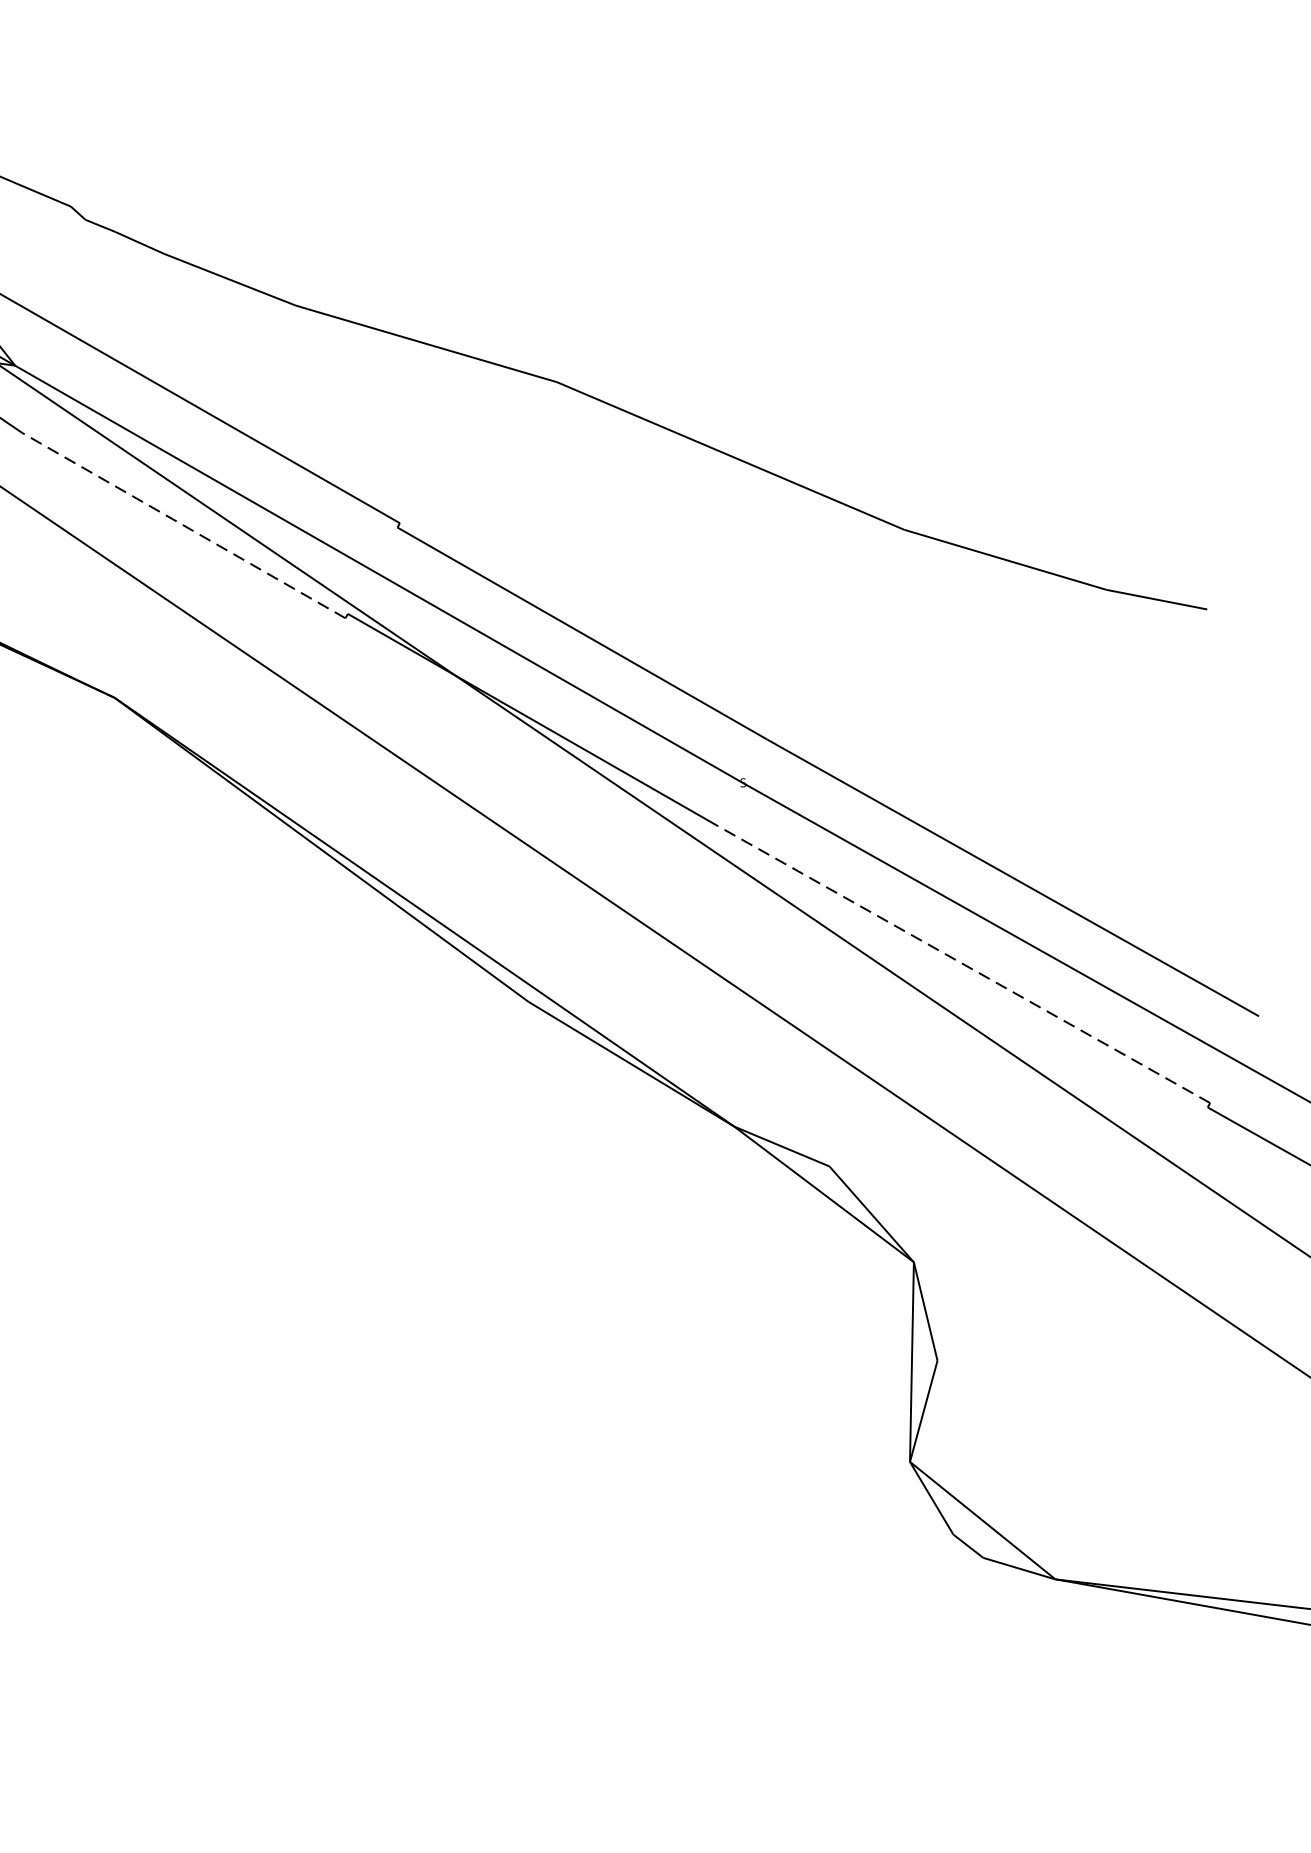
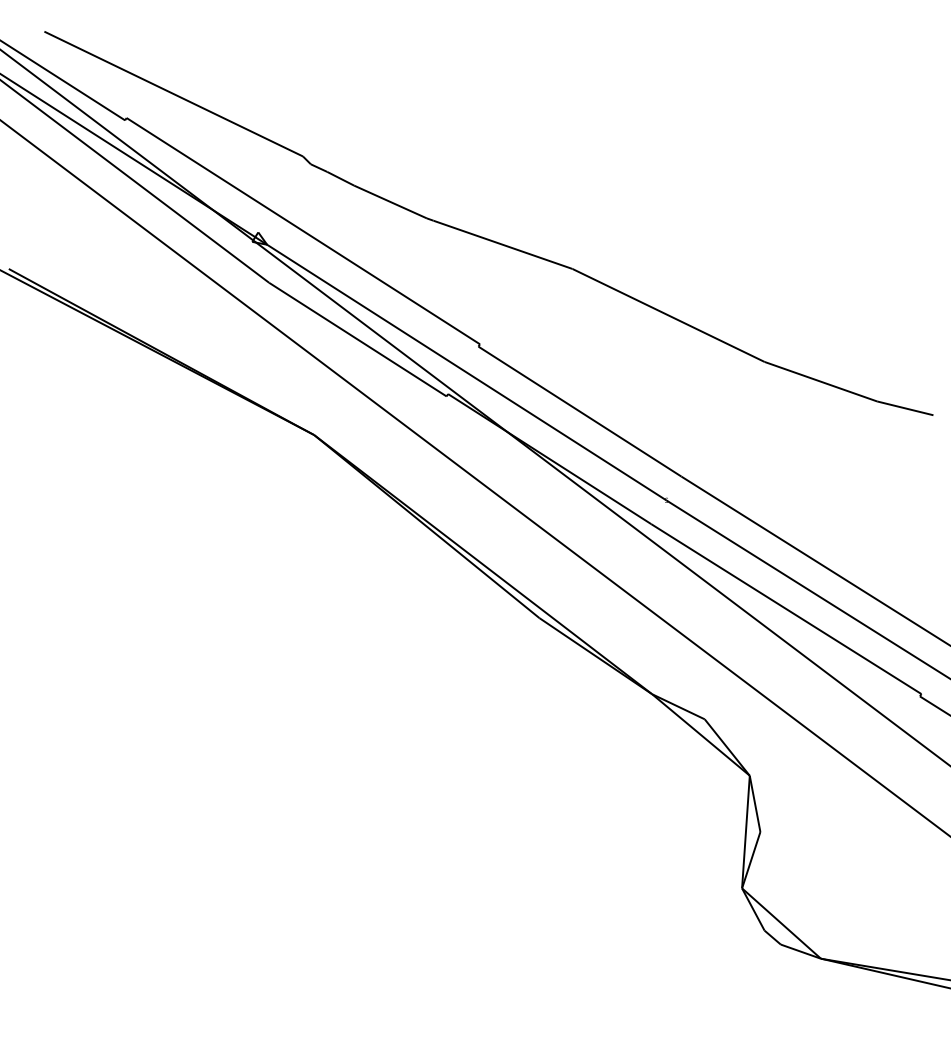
line: (183, 525) -> (357, 339), dashed -> solid
line: (964, 965) -> (786, 609), dashed -> solid

